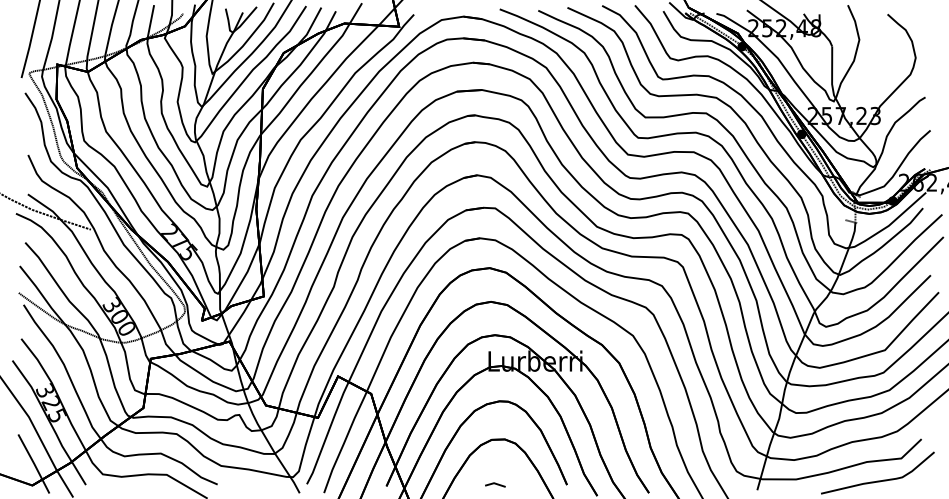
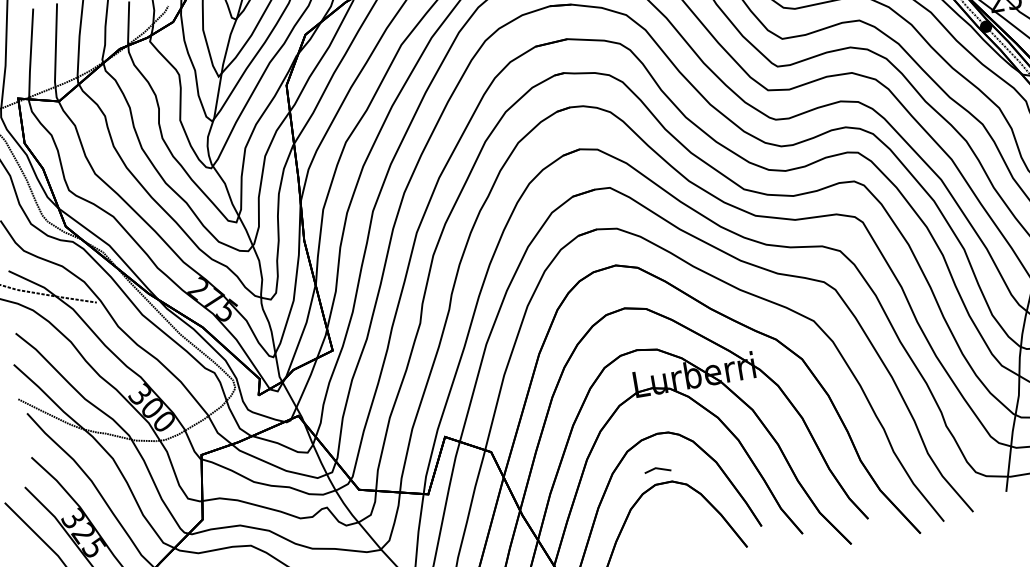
part: (495, 484) -> (657, 469), moved

